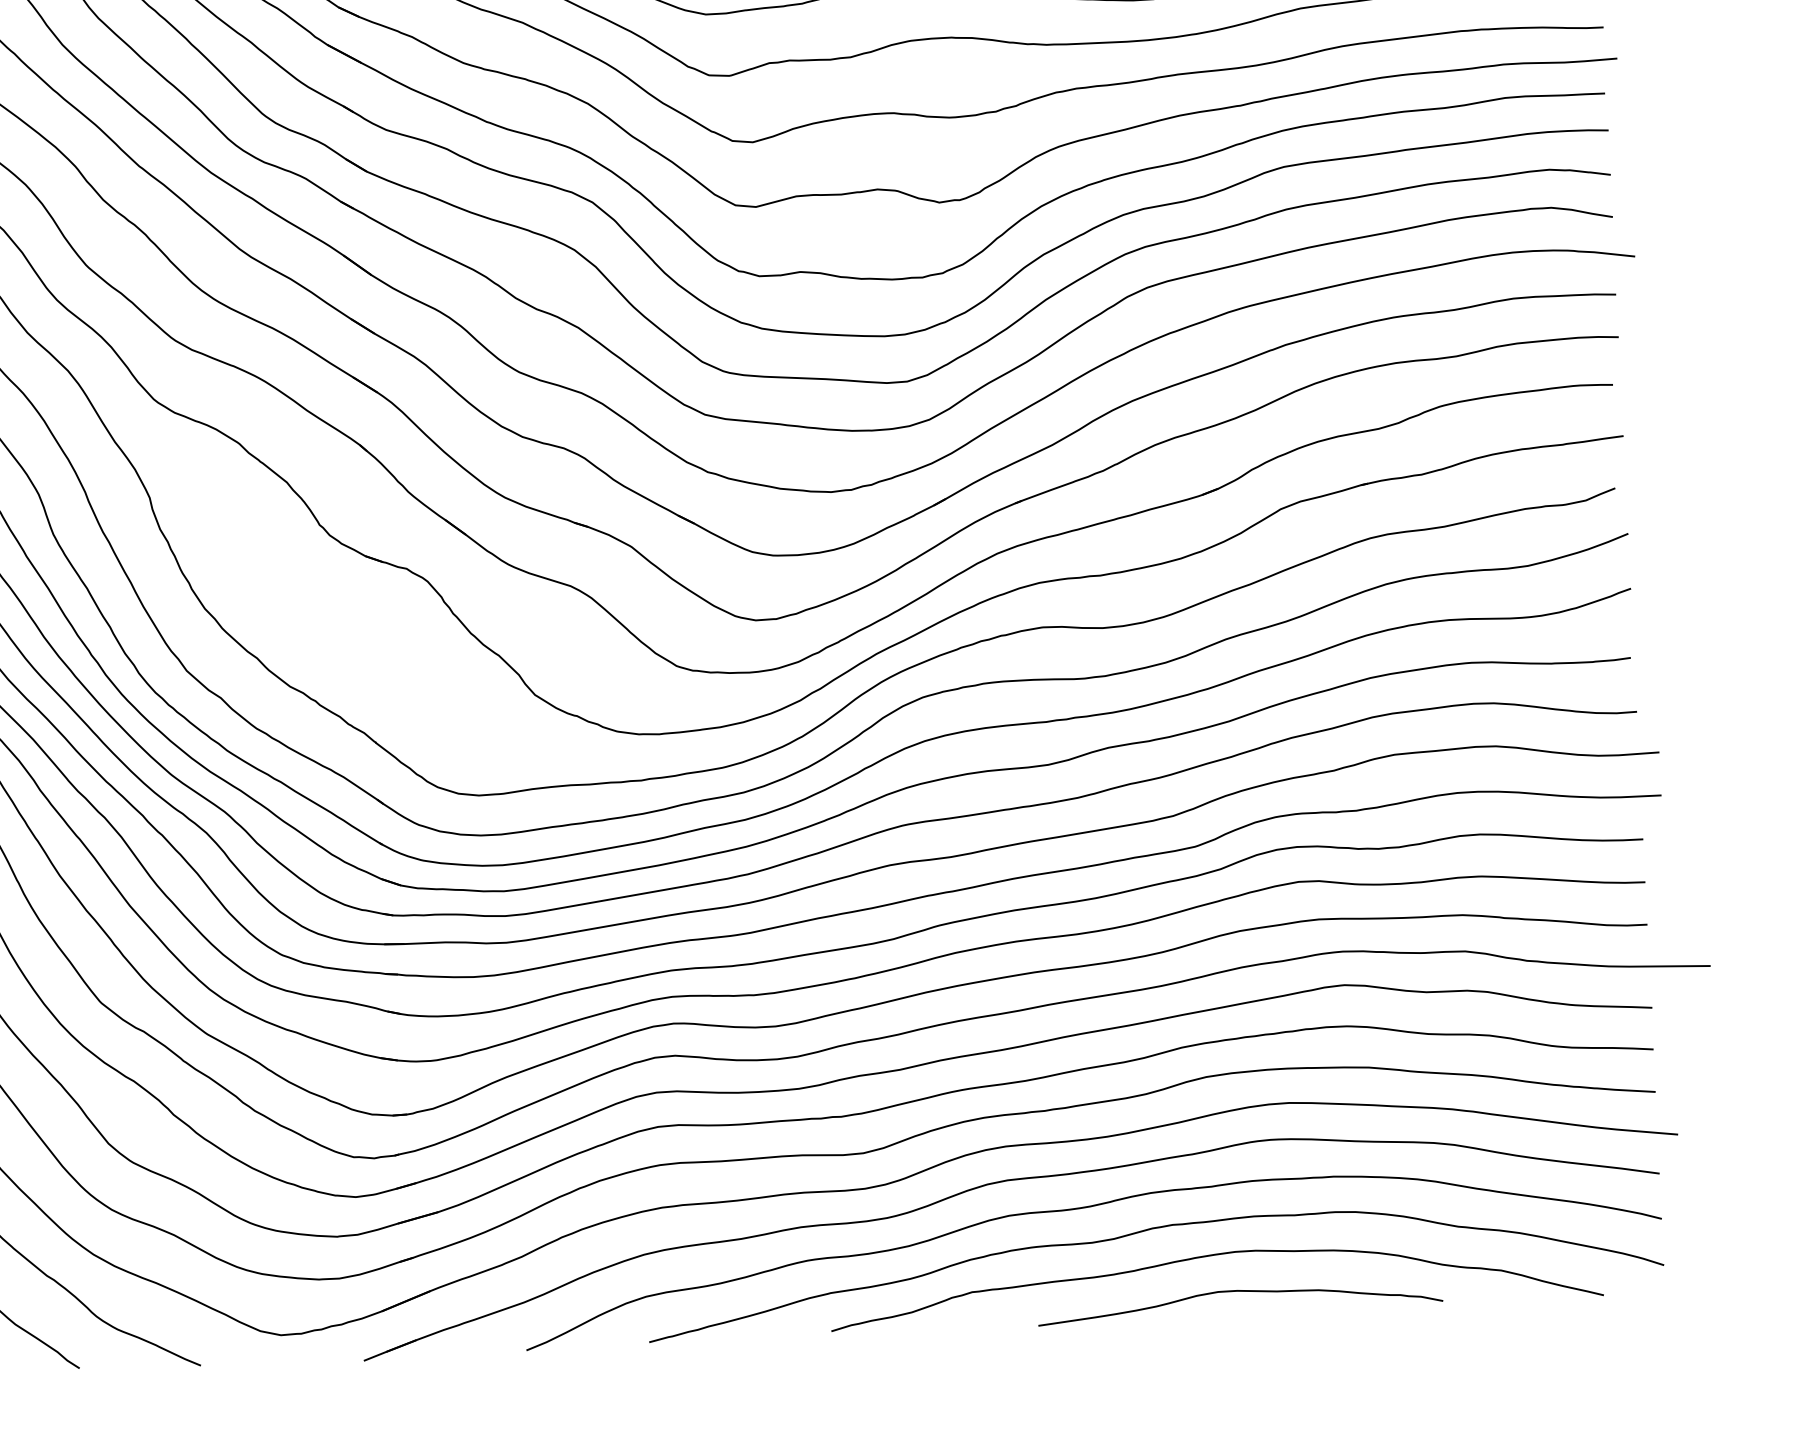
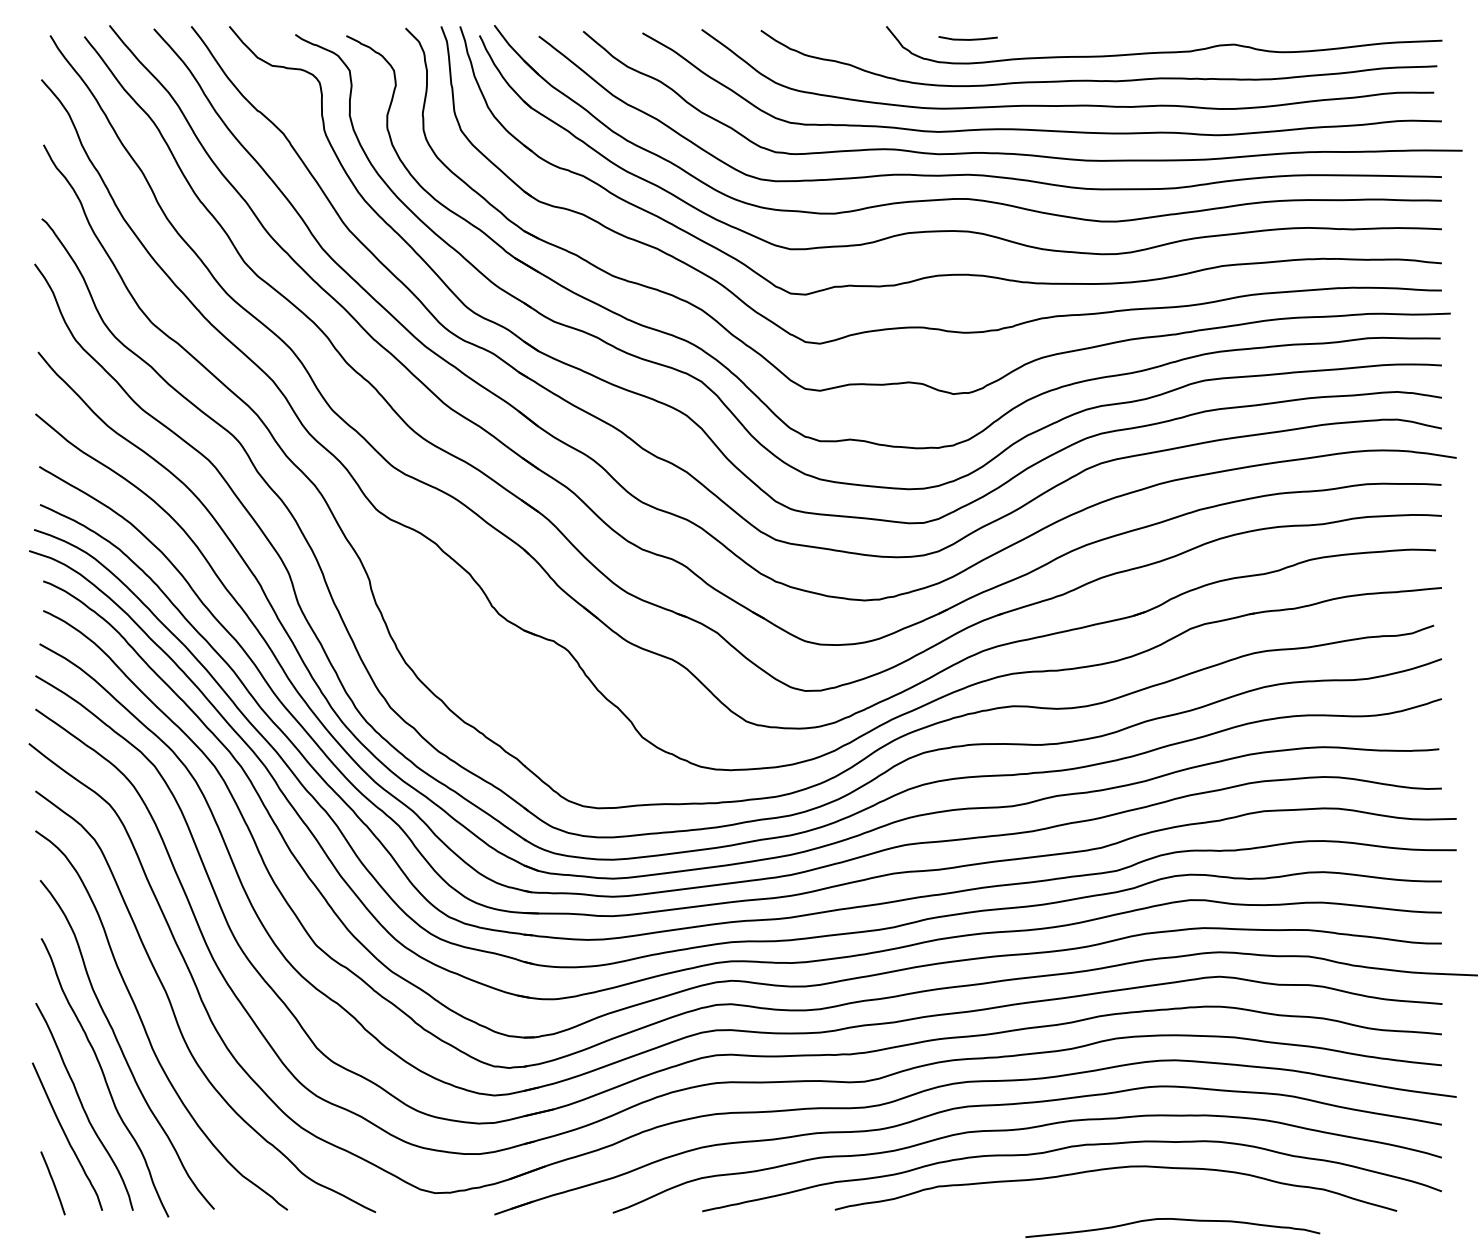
curve: (1243, 1292) -> (1175, 1220), moved

